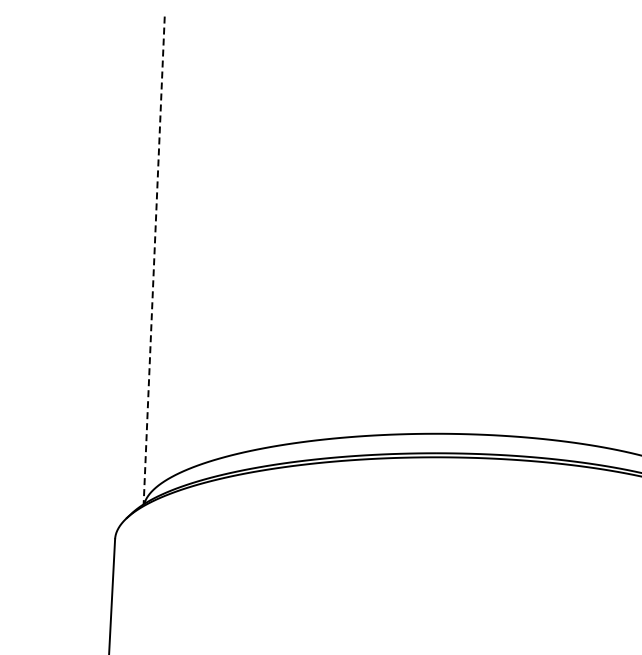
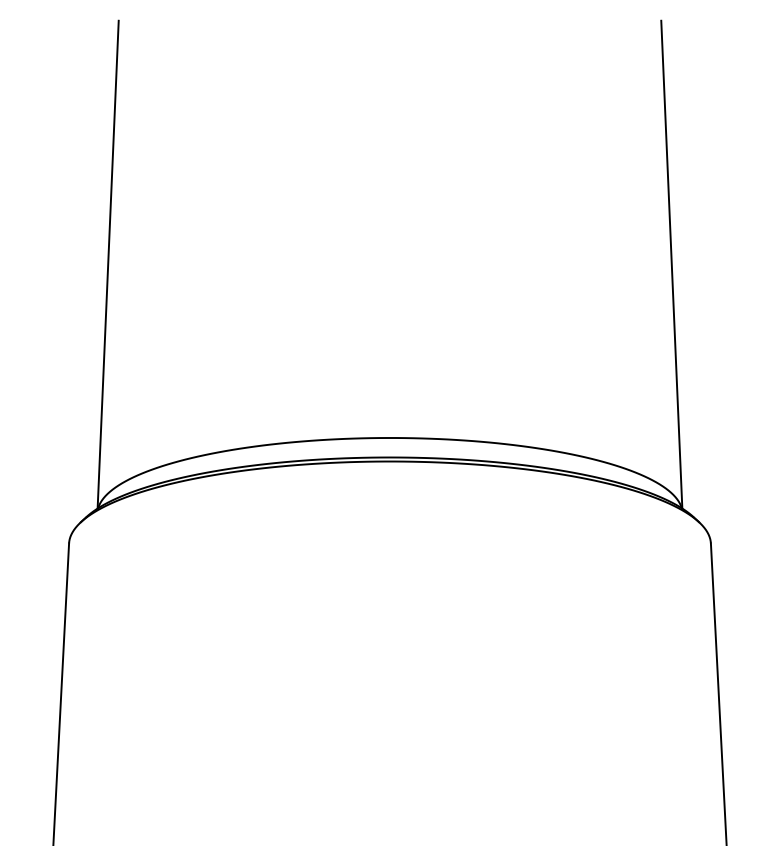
line: (154, 261) -> (108, 265), dashed -> solid

